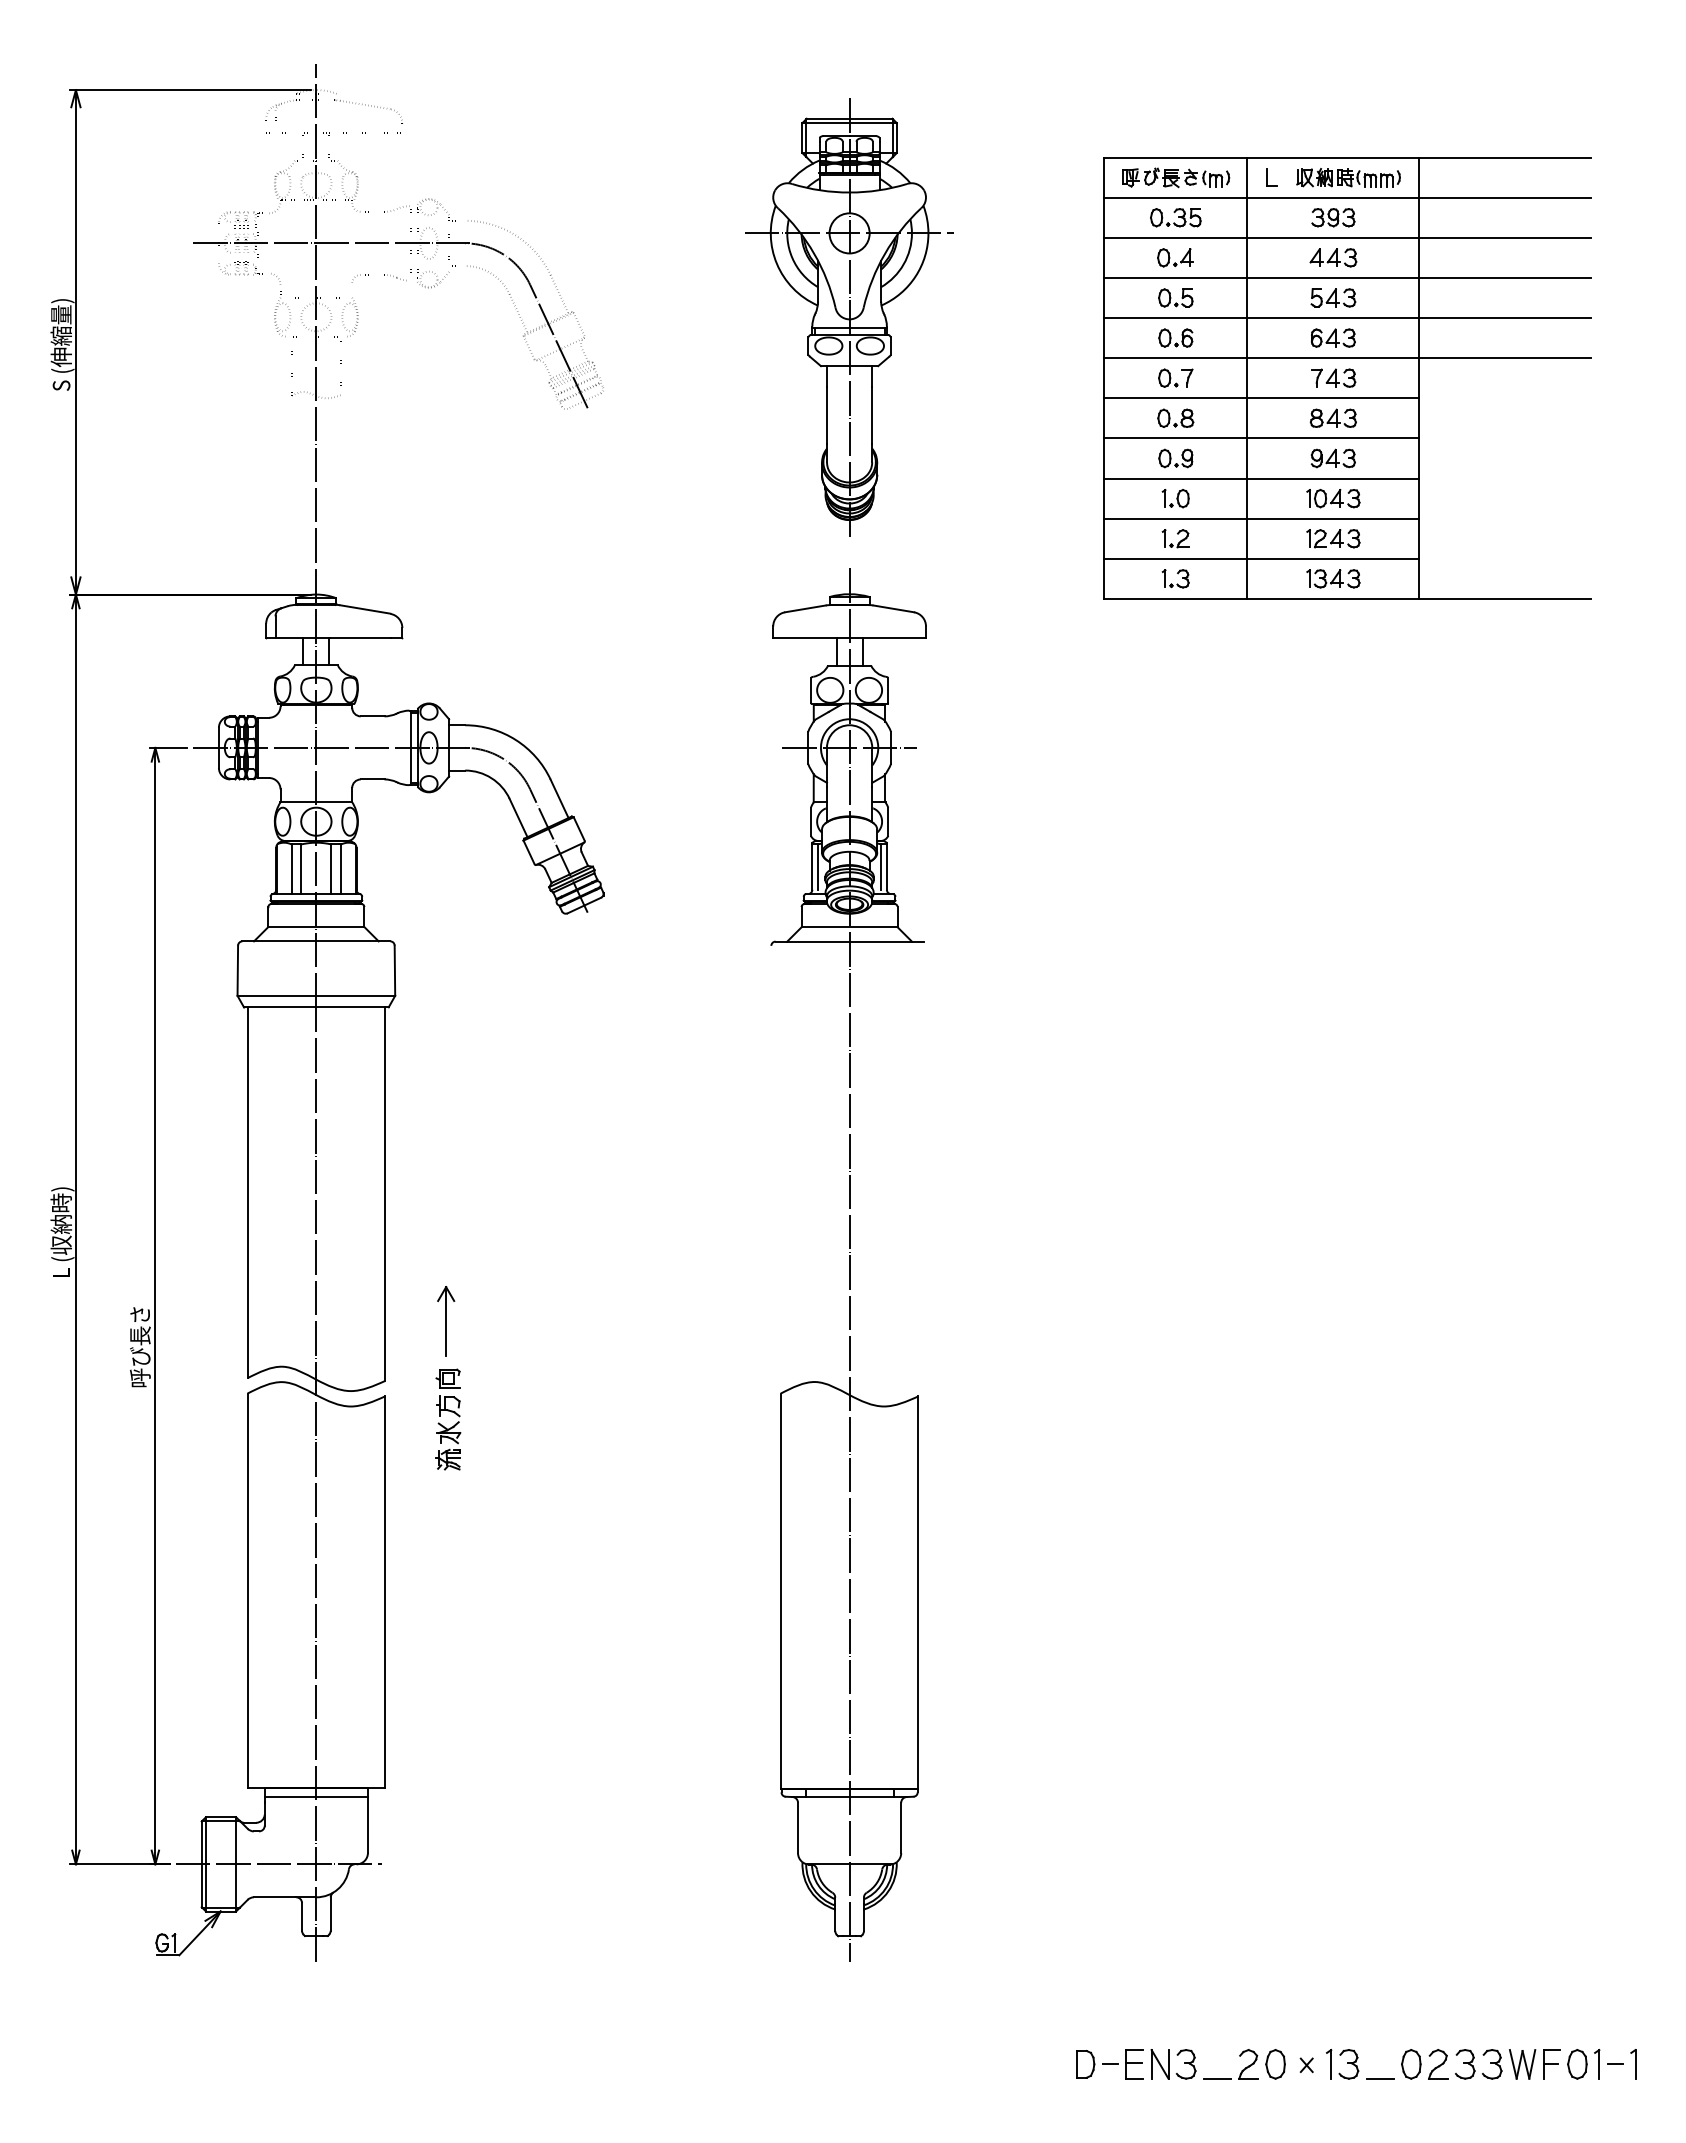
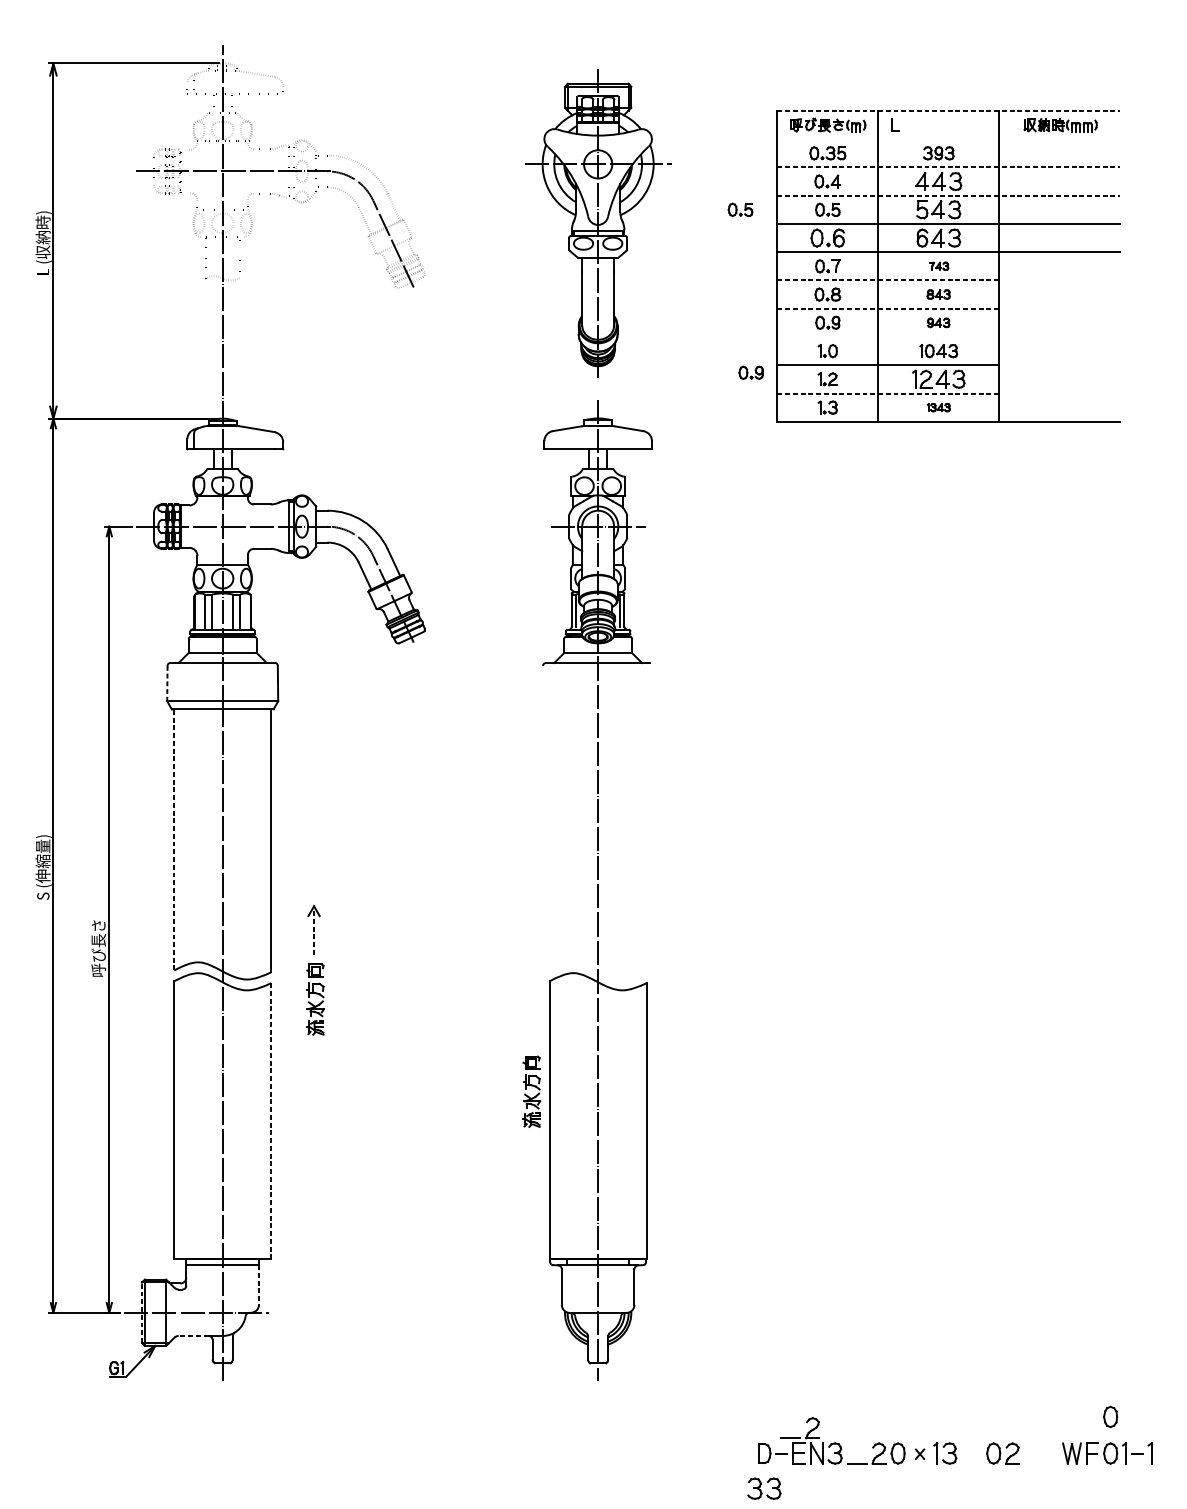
line: (1347, 157) -> (948, 110), solid -> dashed
part: (1348, 177) -> (1060, 125), moved
line: (1347, 197) -> (948, 139), removed
line: (1347, 237) -> (948, 167), solid -> dashed
part: (1333, 257) -> (938, 181), size x1.4
line: (1347, 277) -> (948, 195), solid -> dashed
part: (1051, 297) -> (740, 209), added
part: (1333, 297) -> (938, 209), size x1.4
part: (1175, 337) -> (827, 237), size x1.4
part: (1332, 337) -> (938, 237), size x1.4
text: (62, 344) -> (43, 242), S (伸縮量) -> L (収納時)
part: (1333, 377) -> (938, 265), size x0.6
line: (1261, 398) -> (888, 280), solid -> dashed
part: (1332, 417) -> (938, 294), size x0.7
line: (1261, 438) -> (888, 308), solid -> dashed
part: (1332, 458) -> (938, 322), size x0.7
line: (1261, 478) -> (888, 336), removed
part: (1066, 529) -> (750, 372), added
part: (1333, 538) -> (938, 379), size x1.4
line: (1261, 558) -> (888, 393), solid -> dashed
part: (1333, 578) -> (938, 407), size x0.6
line: (237, 971) -> (167, 684), solid -> dashed
line: (247, 1192) -> (174, 839), solid -> dashed
text: (62, 1231) -> (43, 867), L (収納時) -> S (伸縮量)
line: (446, 1320) -> (314, 929), solid -> dashed
part: (758, 1543) -> (534, 1086), added
line: (385, 1592) -> (271, 1121), solid -> dashed
line: (367, 1825) -> (258, 1285), solid -> dashed
line: (201, 1864) -> (141, 1312), solid -> dashed
line: (274, 1897) -> (193, 1336), solid -> dashed
part: (1577, 2012) -> (1110, 1417), added
part: (1145, 2020) -> (806, 1422), added
part: (1478, 2064) -> (764, 1488), moved
line: (1379, 2078) -> (971, 1463), removed

